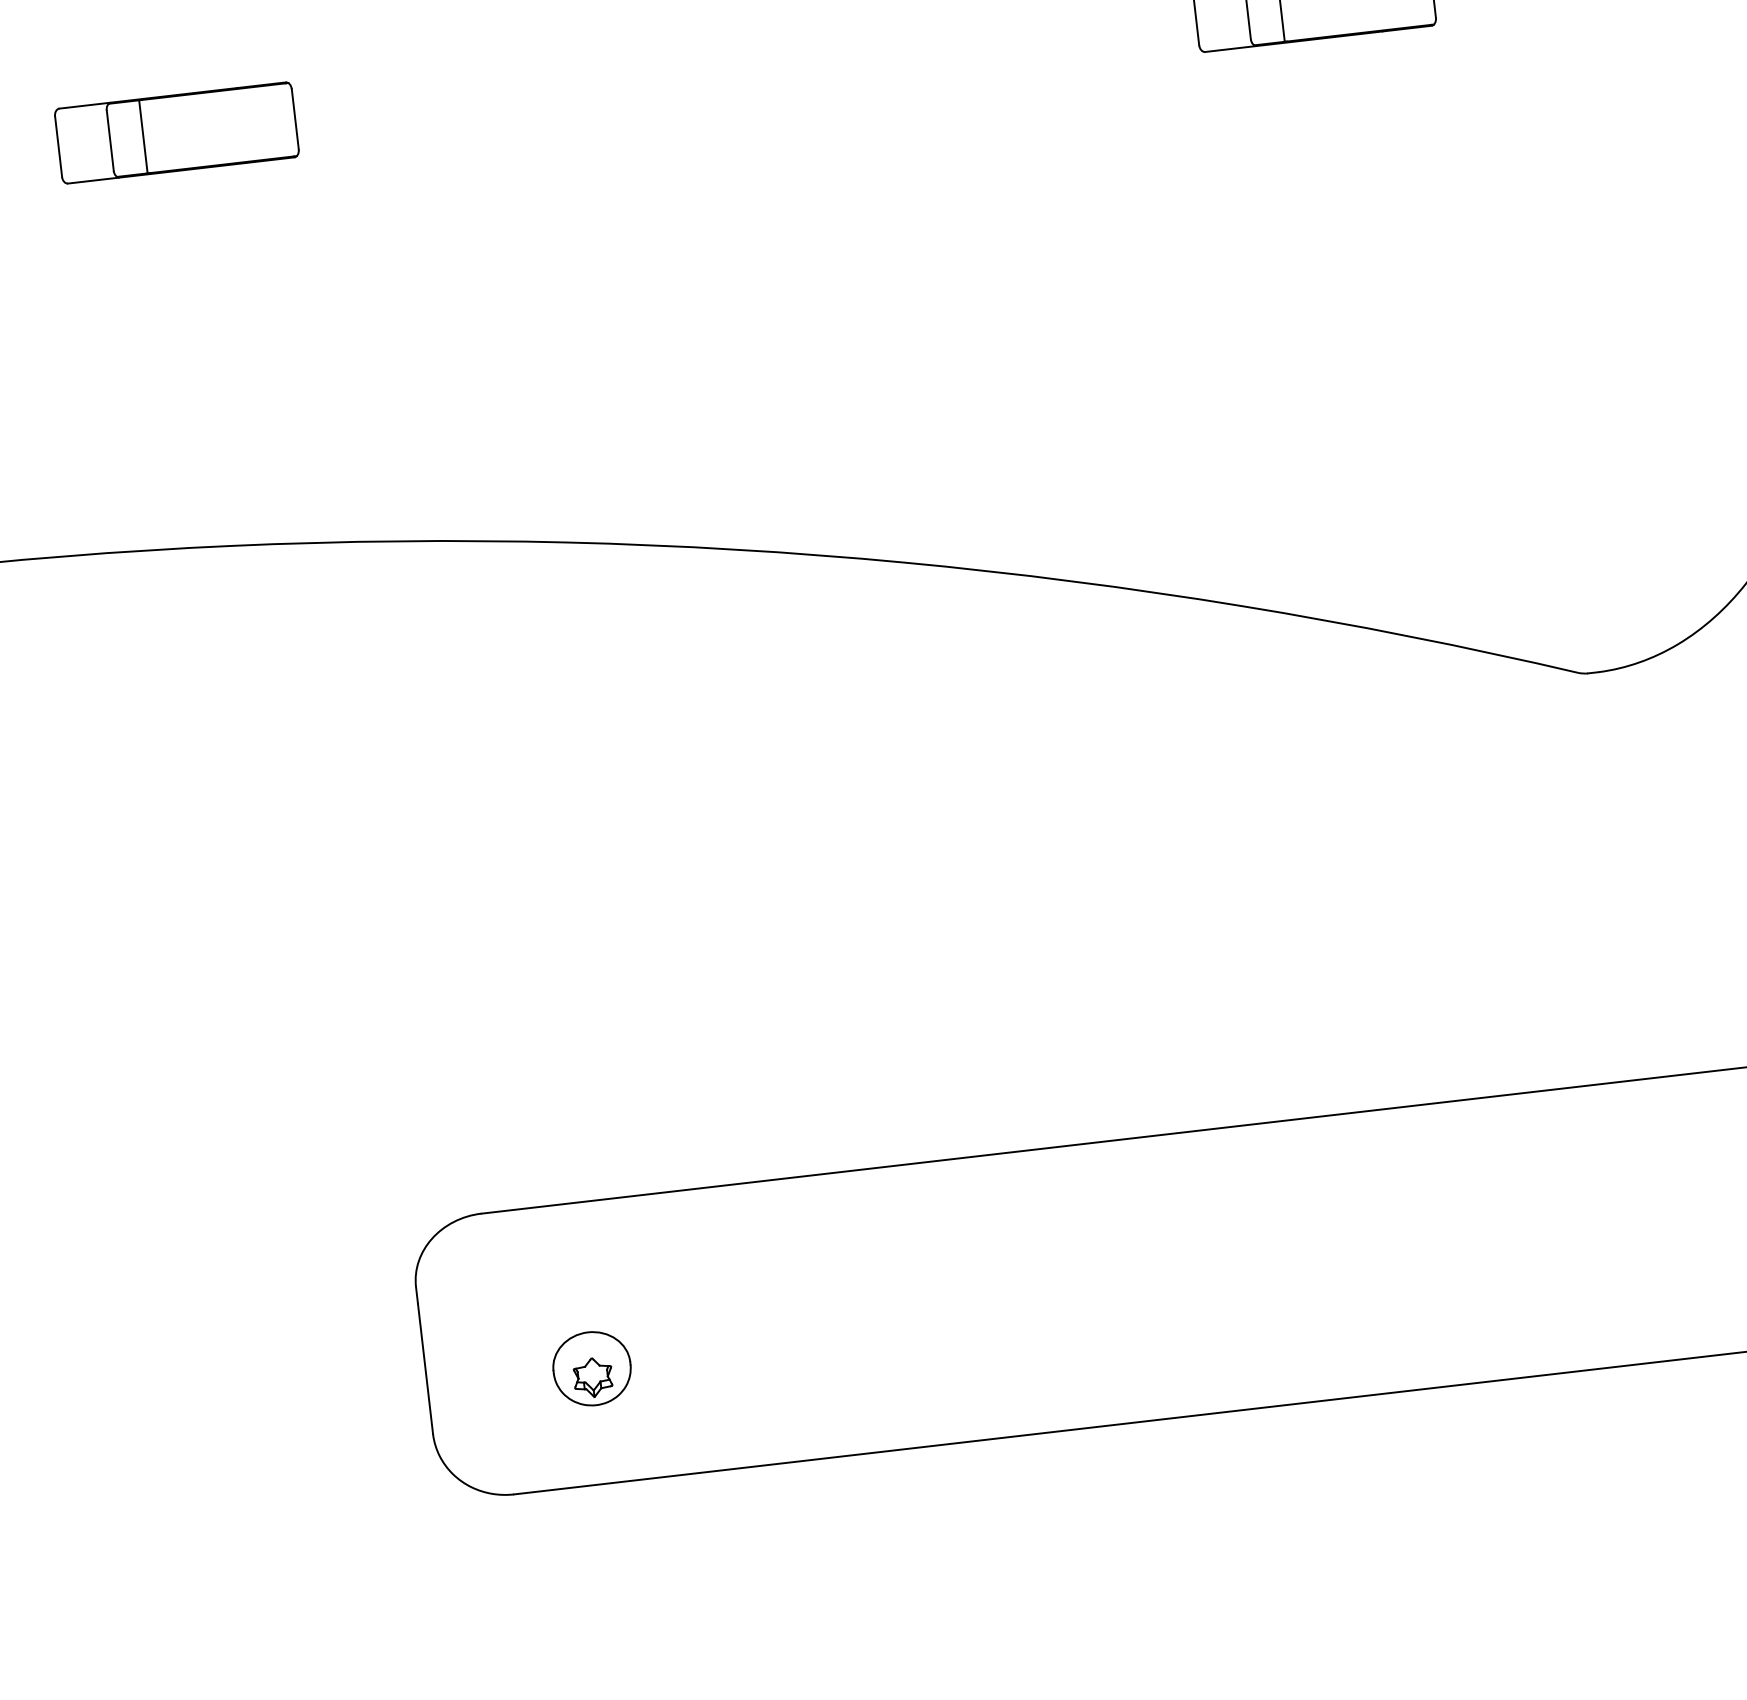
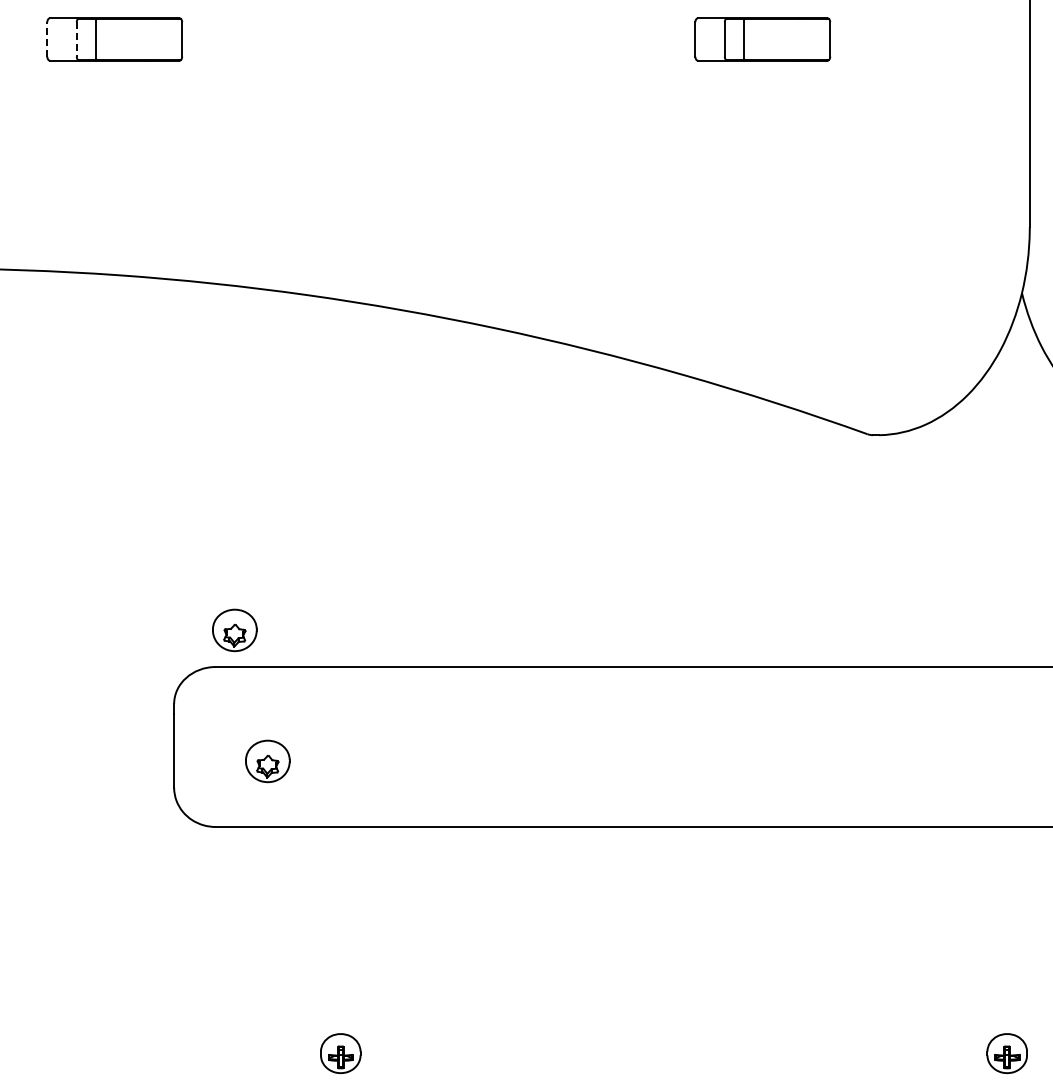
line: (109, 140) -> (76, 39), solid -> dashed
line: (58, 146) -> (47, 39), solid -> dashed
part: (507, 1145) -> (234, 630), added

